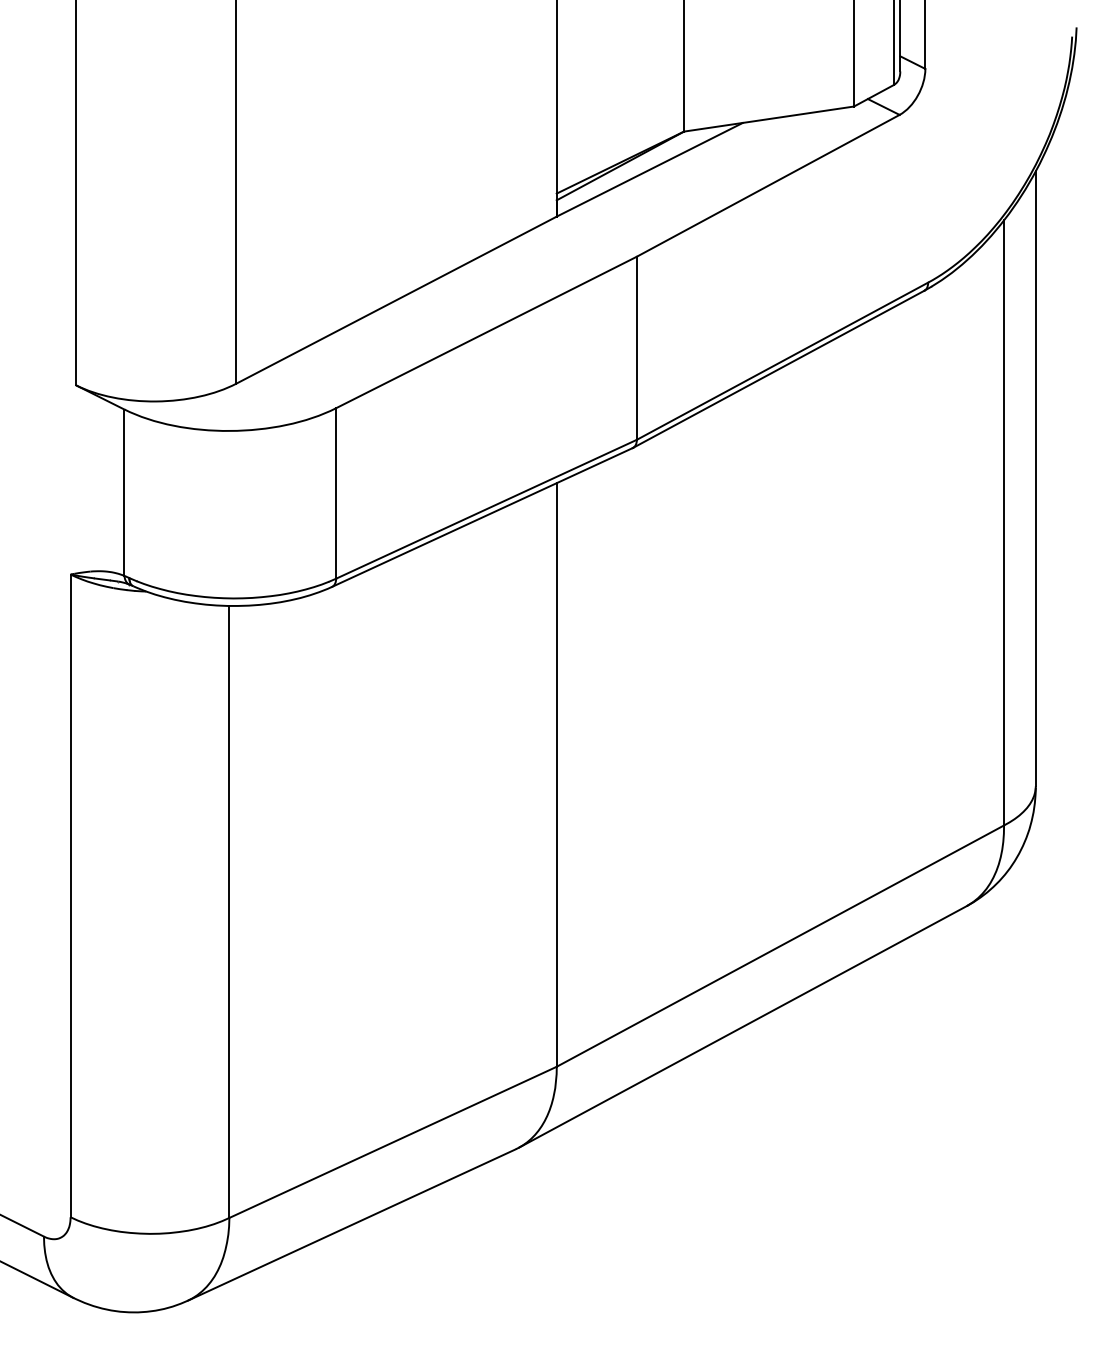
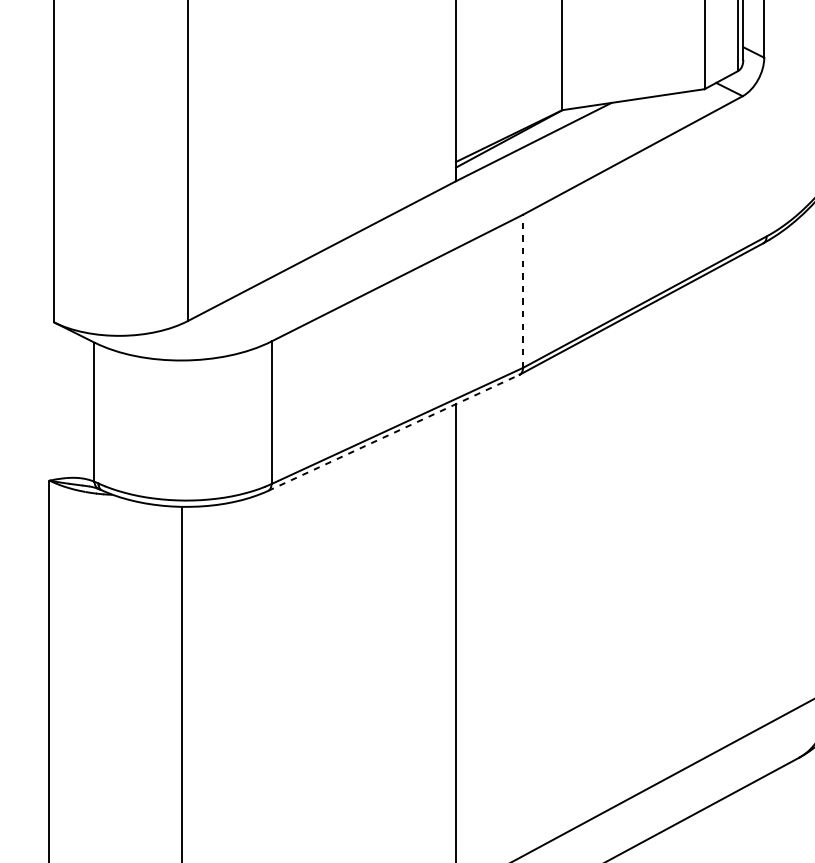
line: (636, 348) -> (522, 291), solid -> dashed
line: (482, 517) -> (393, 432), solid -> dashed

